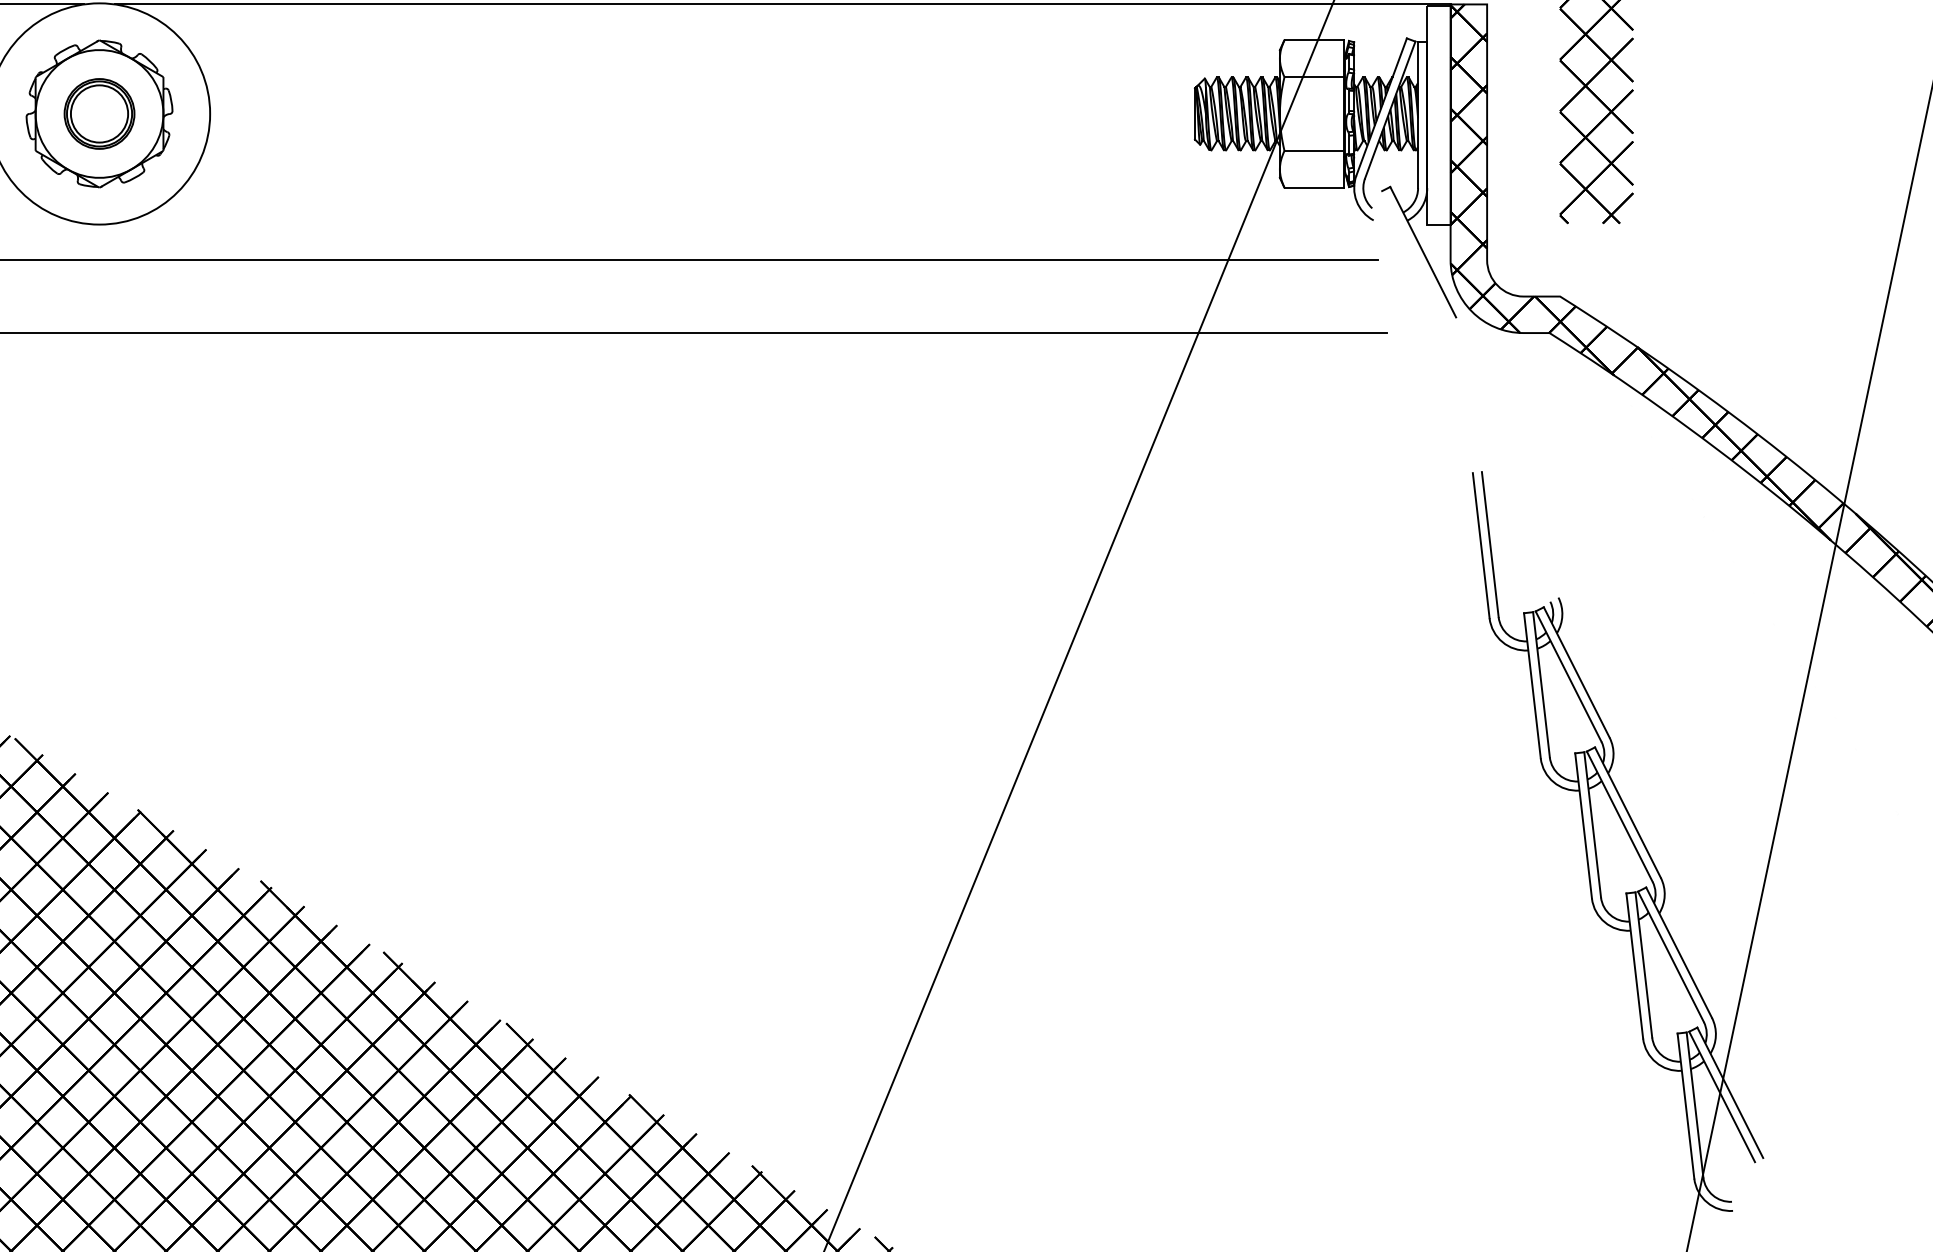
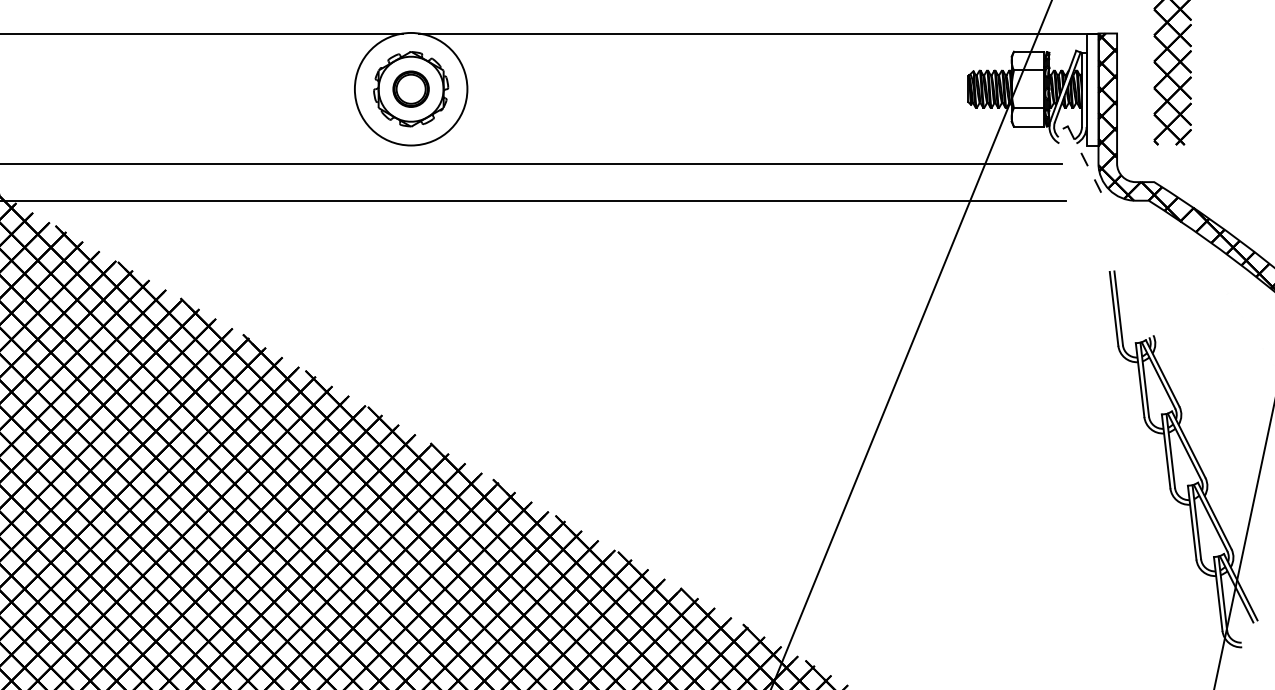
line: (1423, 254) -> (1084, 160), solid -> dashed

